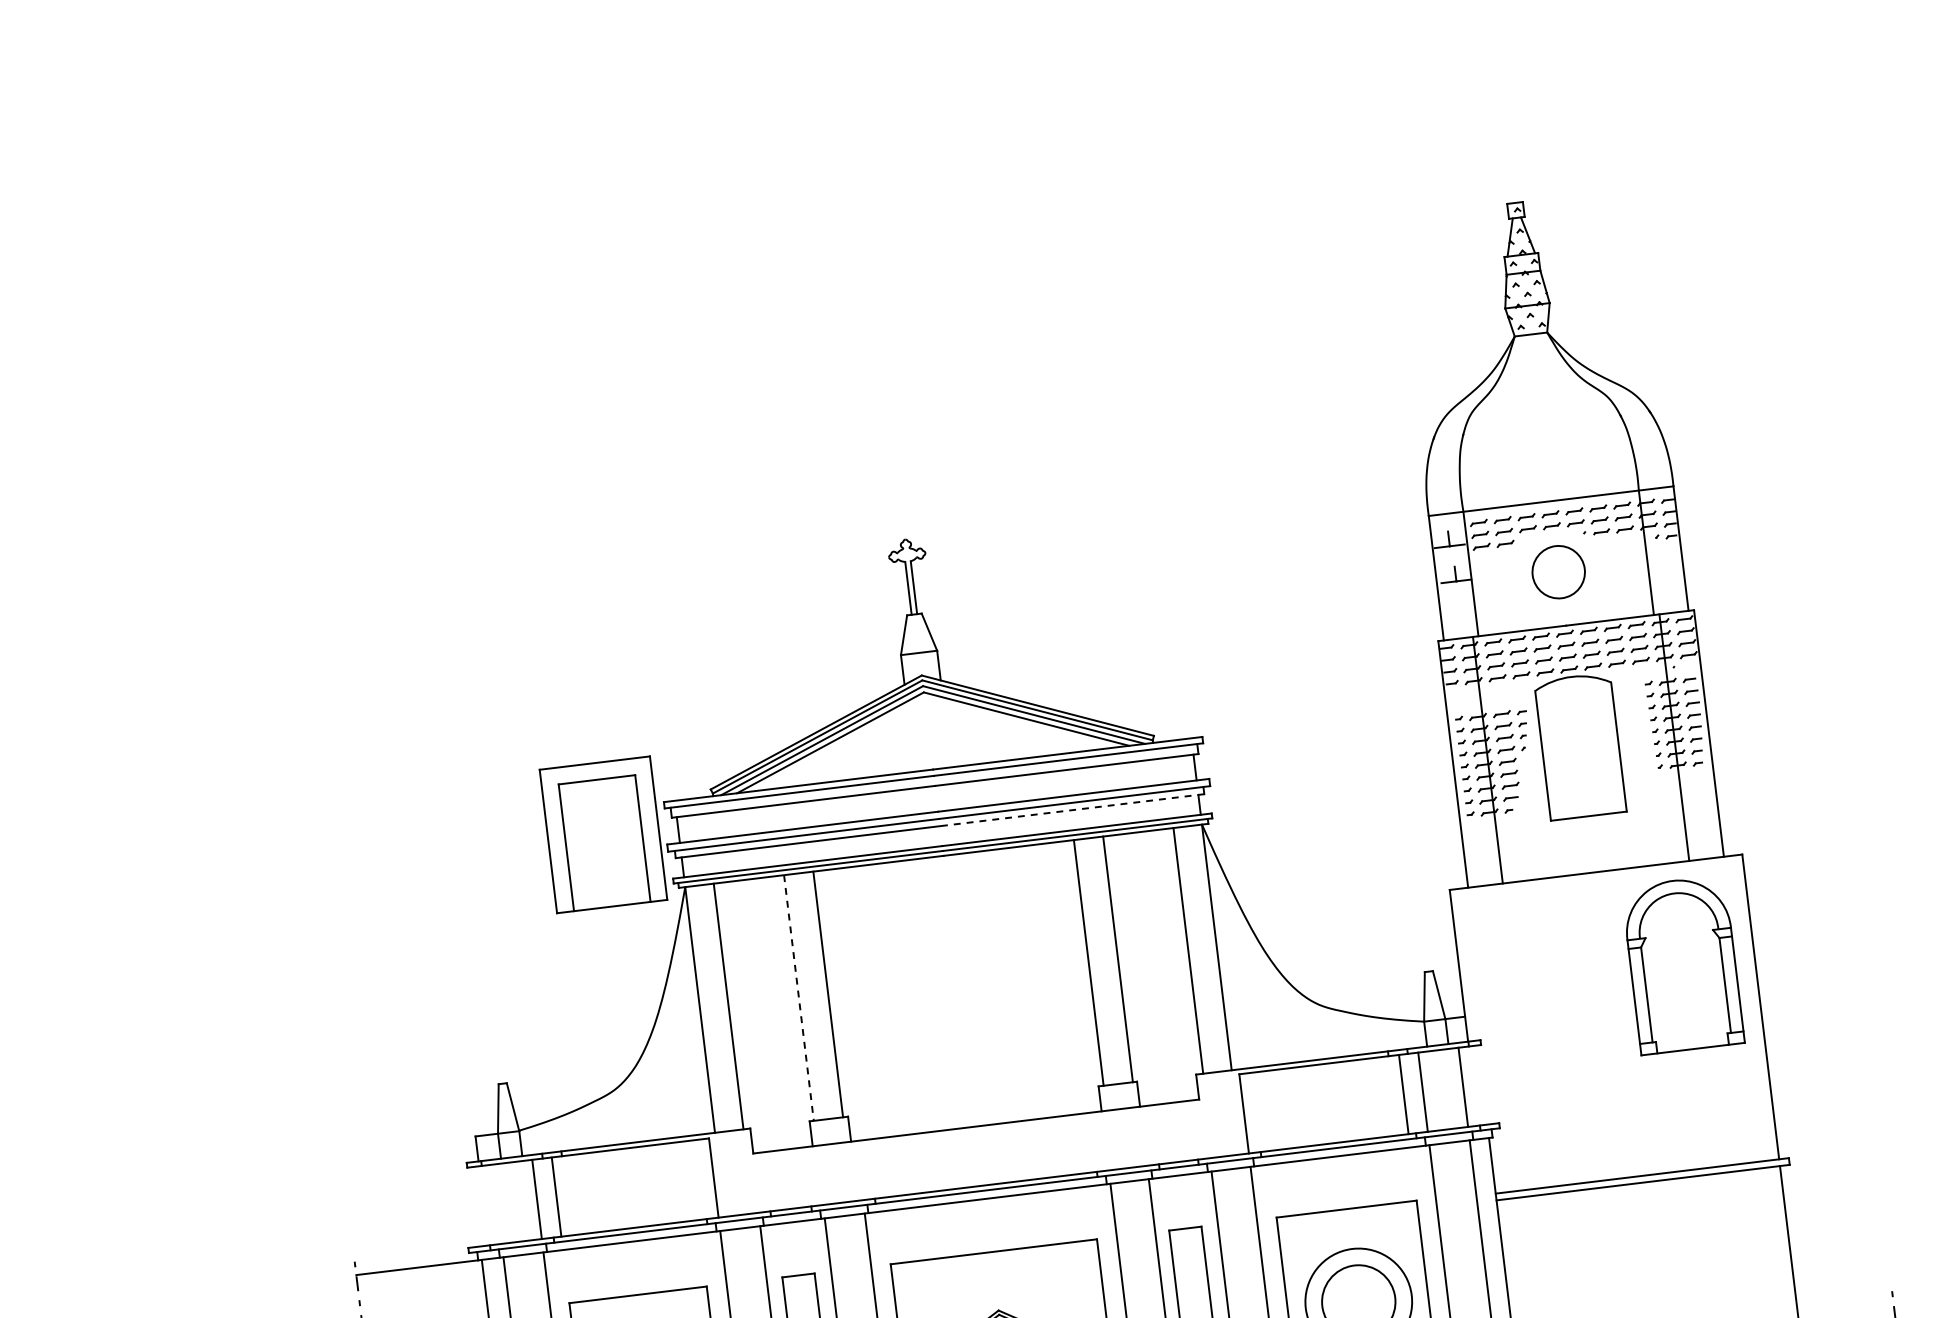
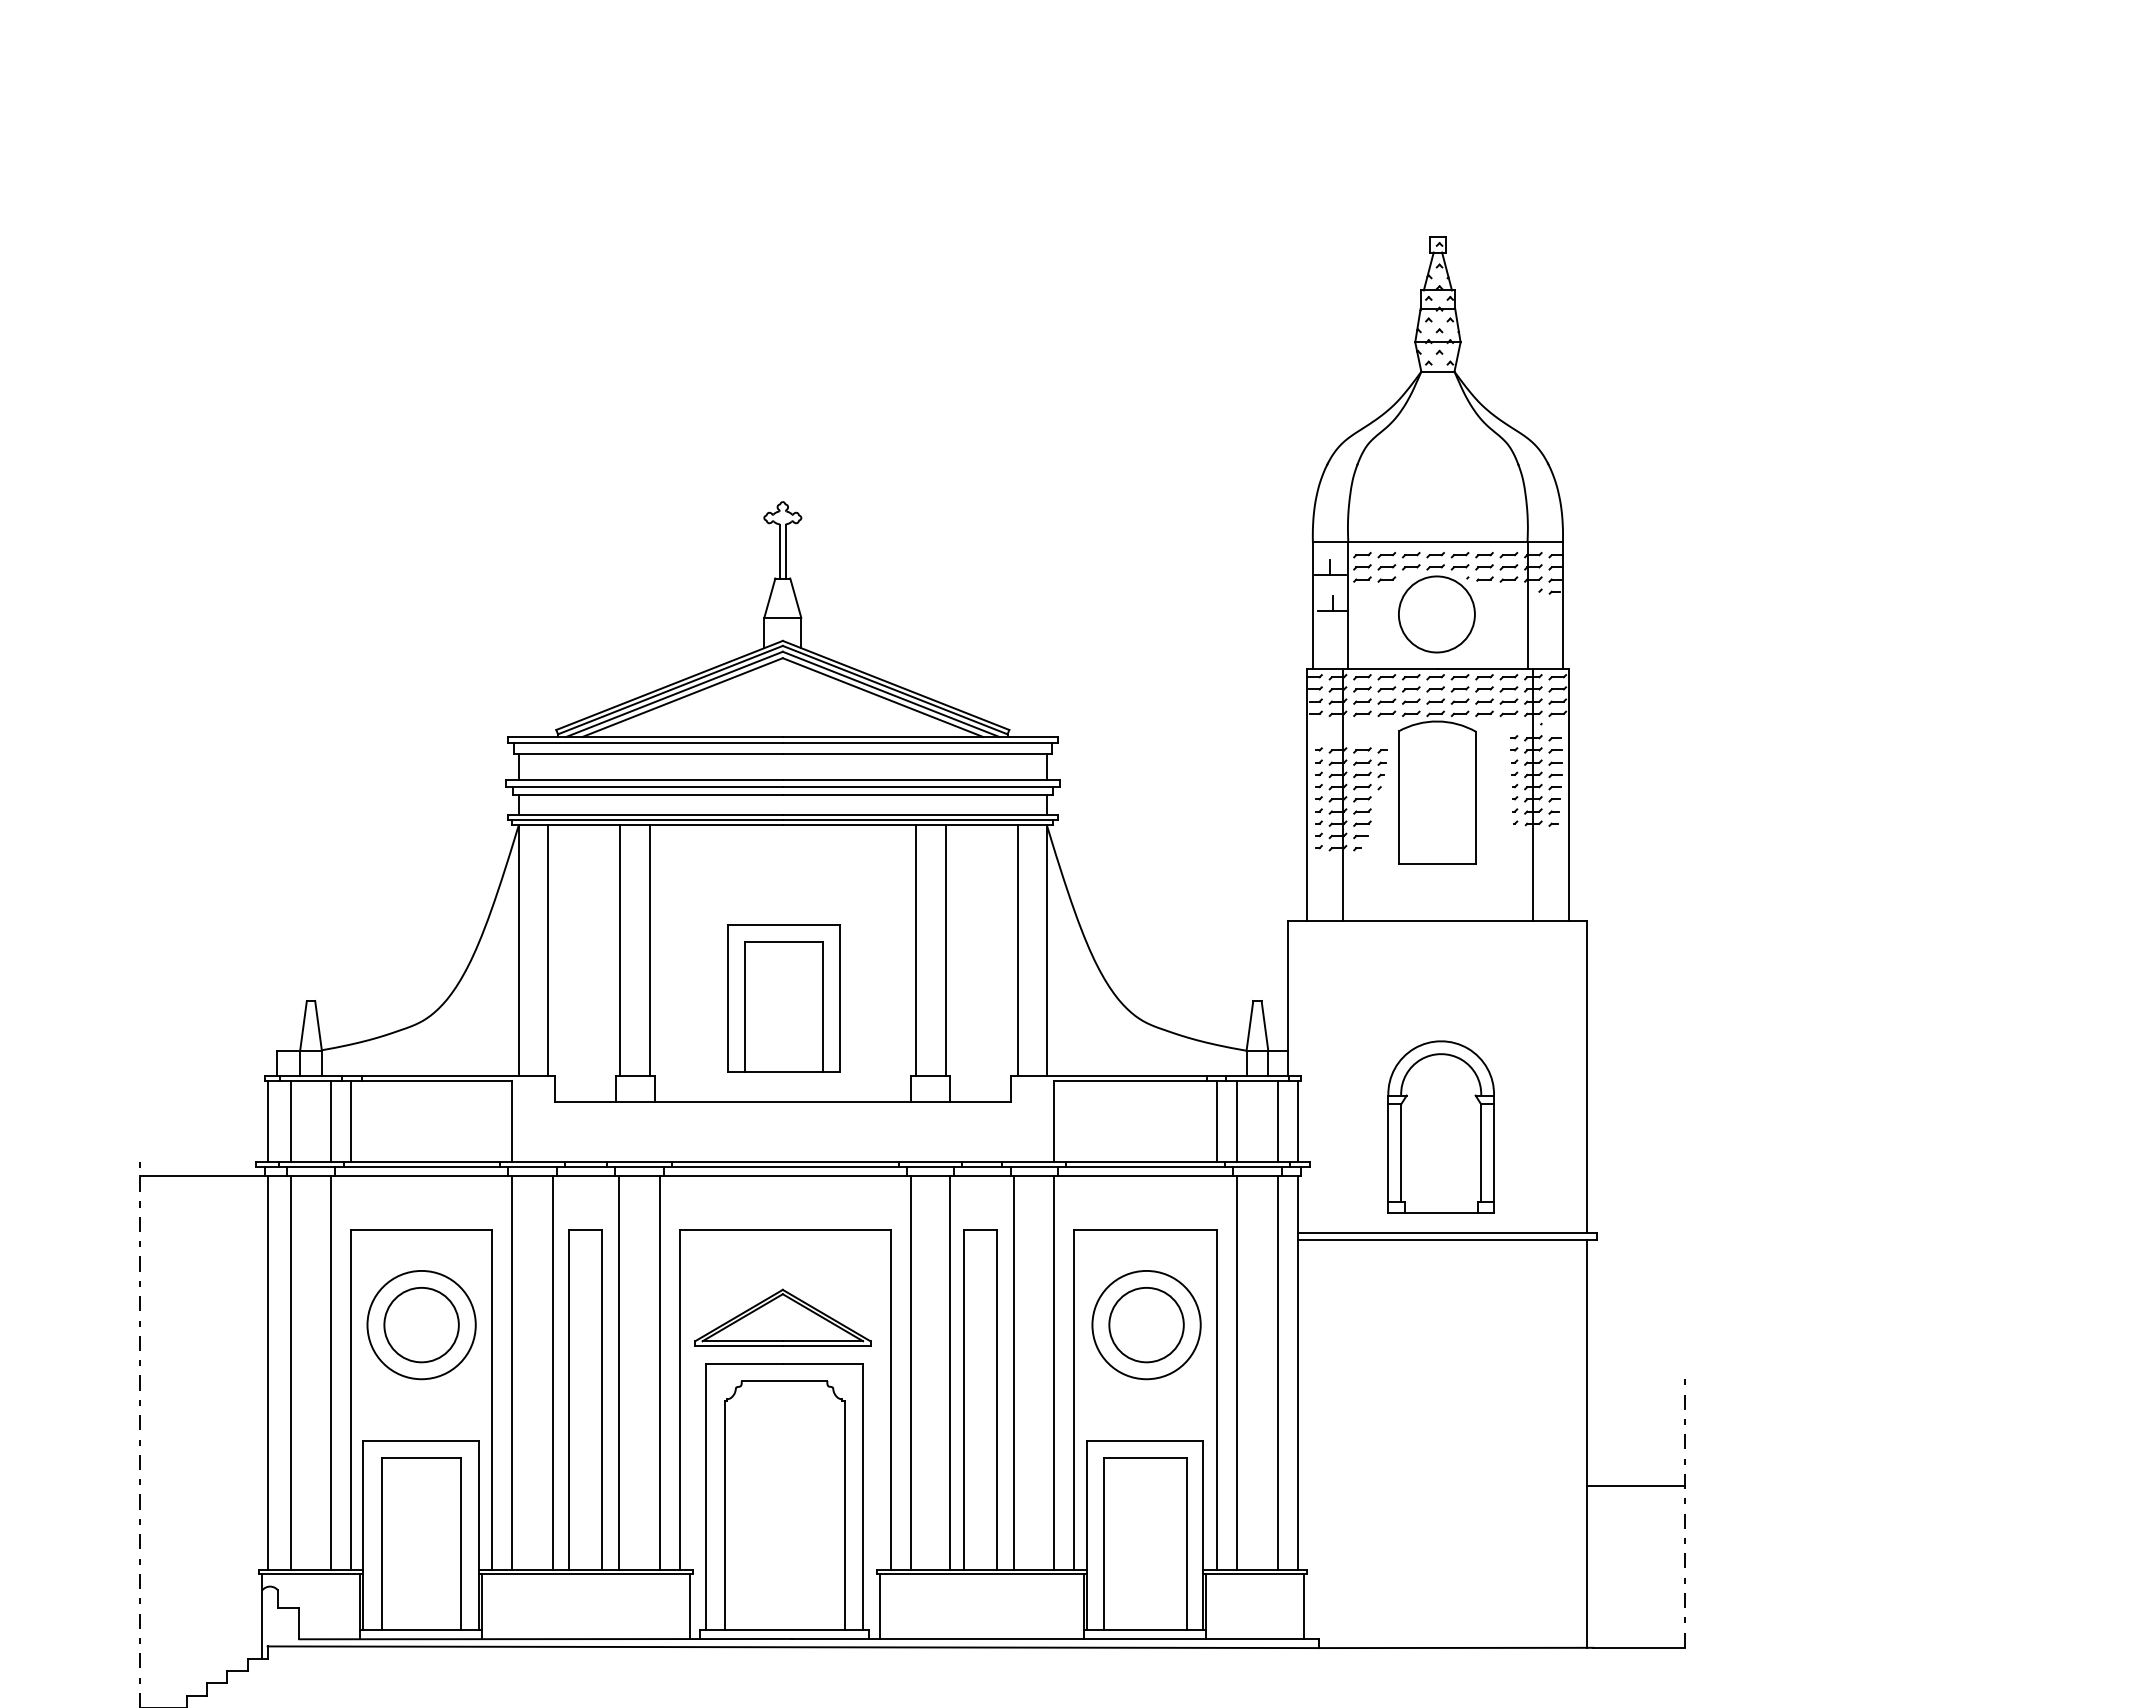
circle: (1558, 572) -> (1436, 614), size x1.43
line: (1071, 809) -> (917, 794), dashed -> solid
part: (603, 834) -> (783, 998), moved
part: (1682, 964) -> (1440, 1126), moved
line: (798, 997) -> (619, 950), dashed -> solid
line: (1482, 1084) -> (1297, 1121), added
line: (496, 1204) -> (290, 1121), added
line: (475, 1206) -> (268, 1121), added

